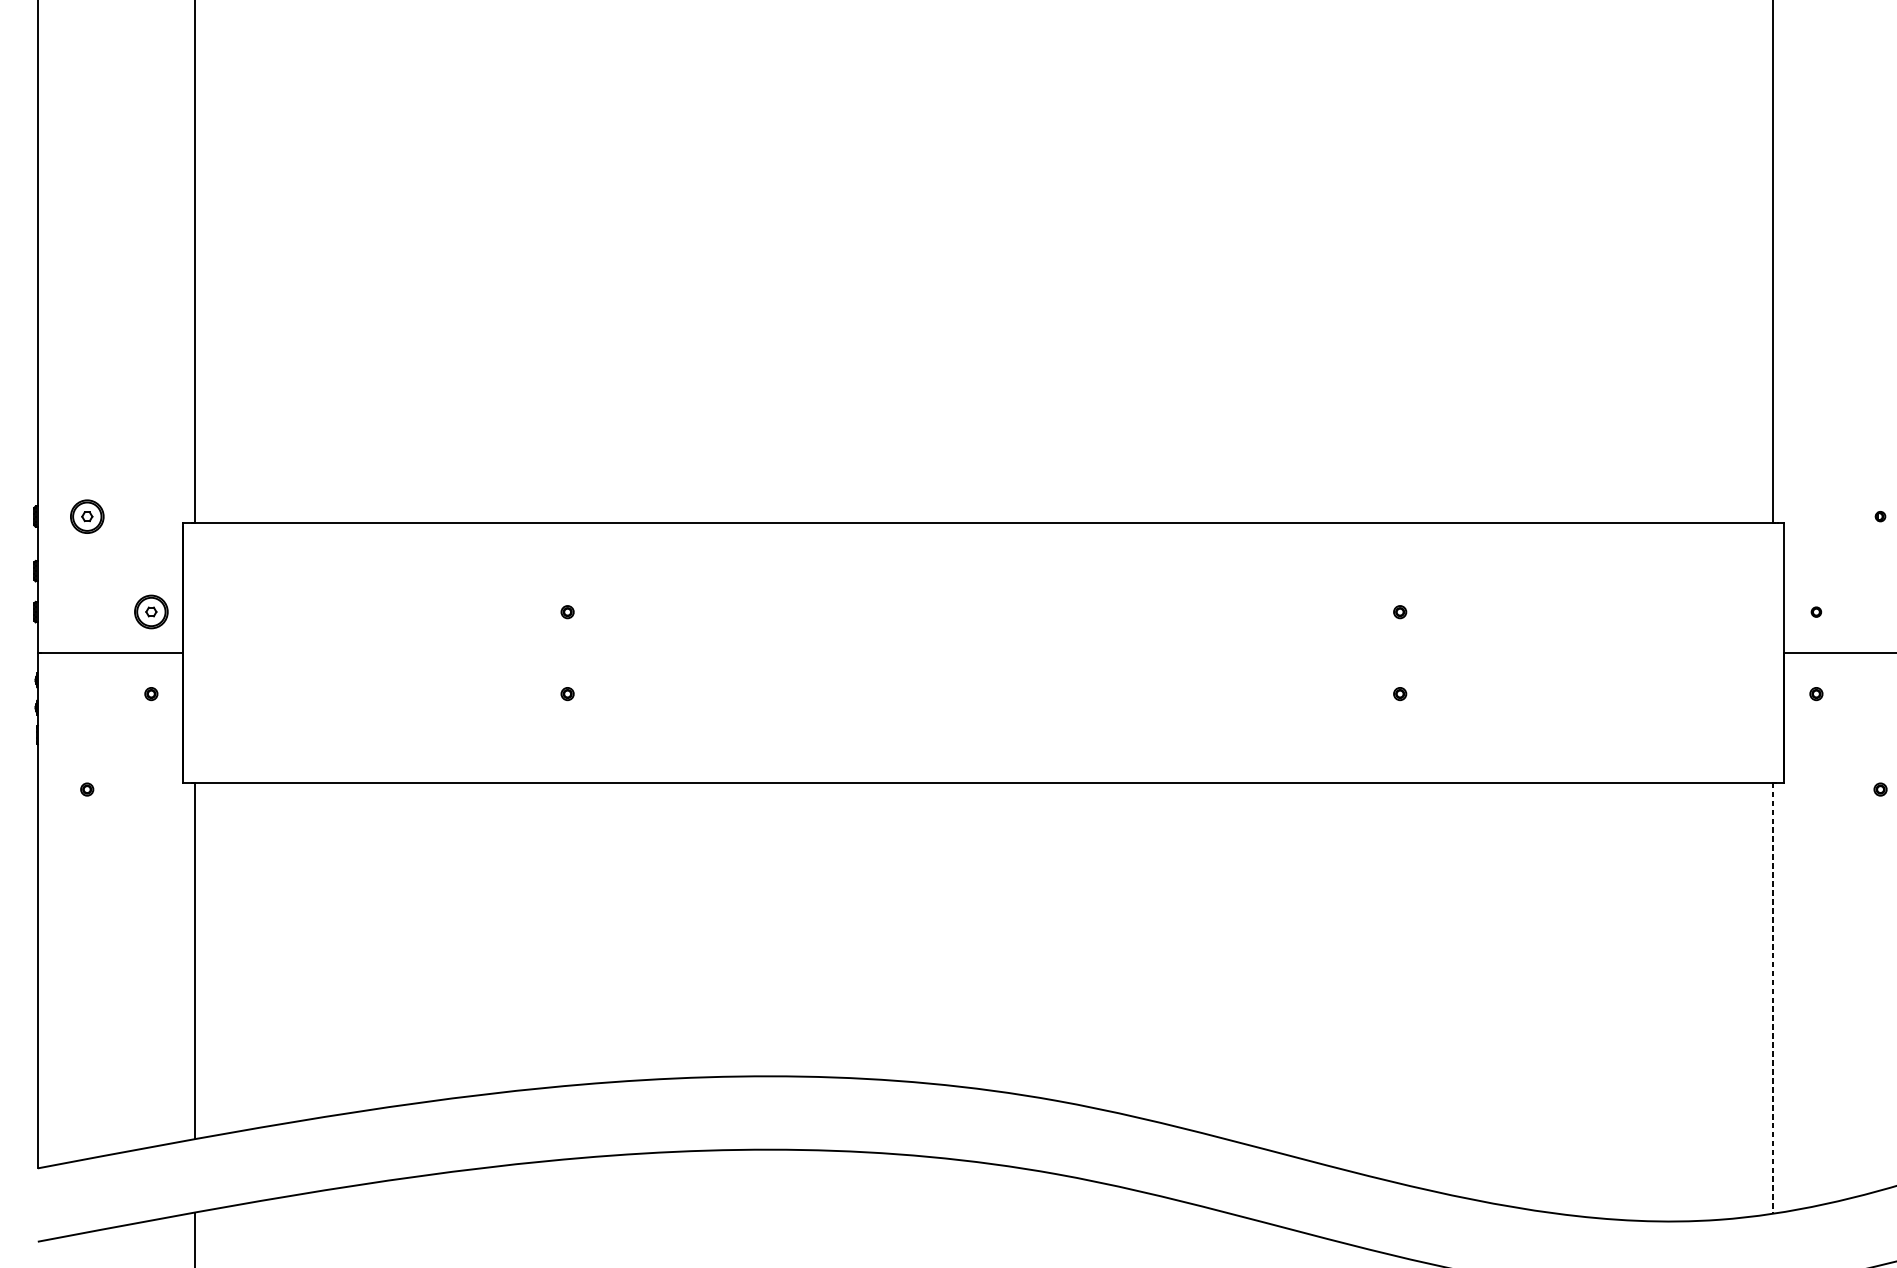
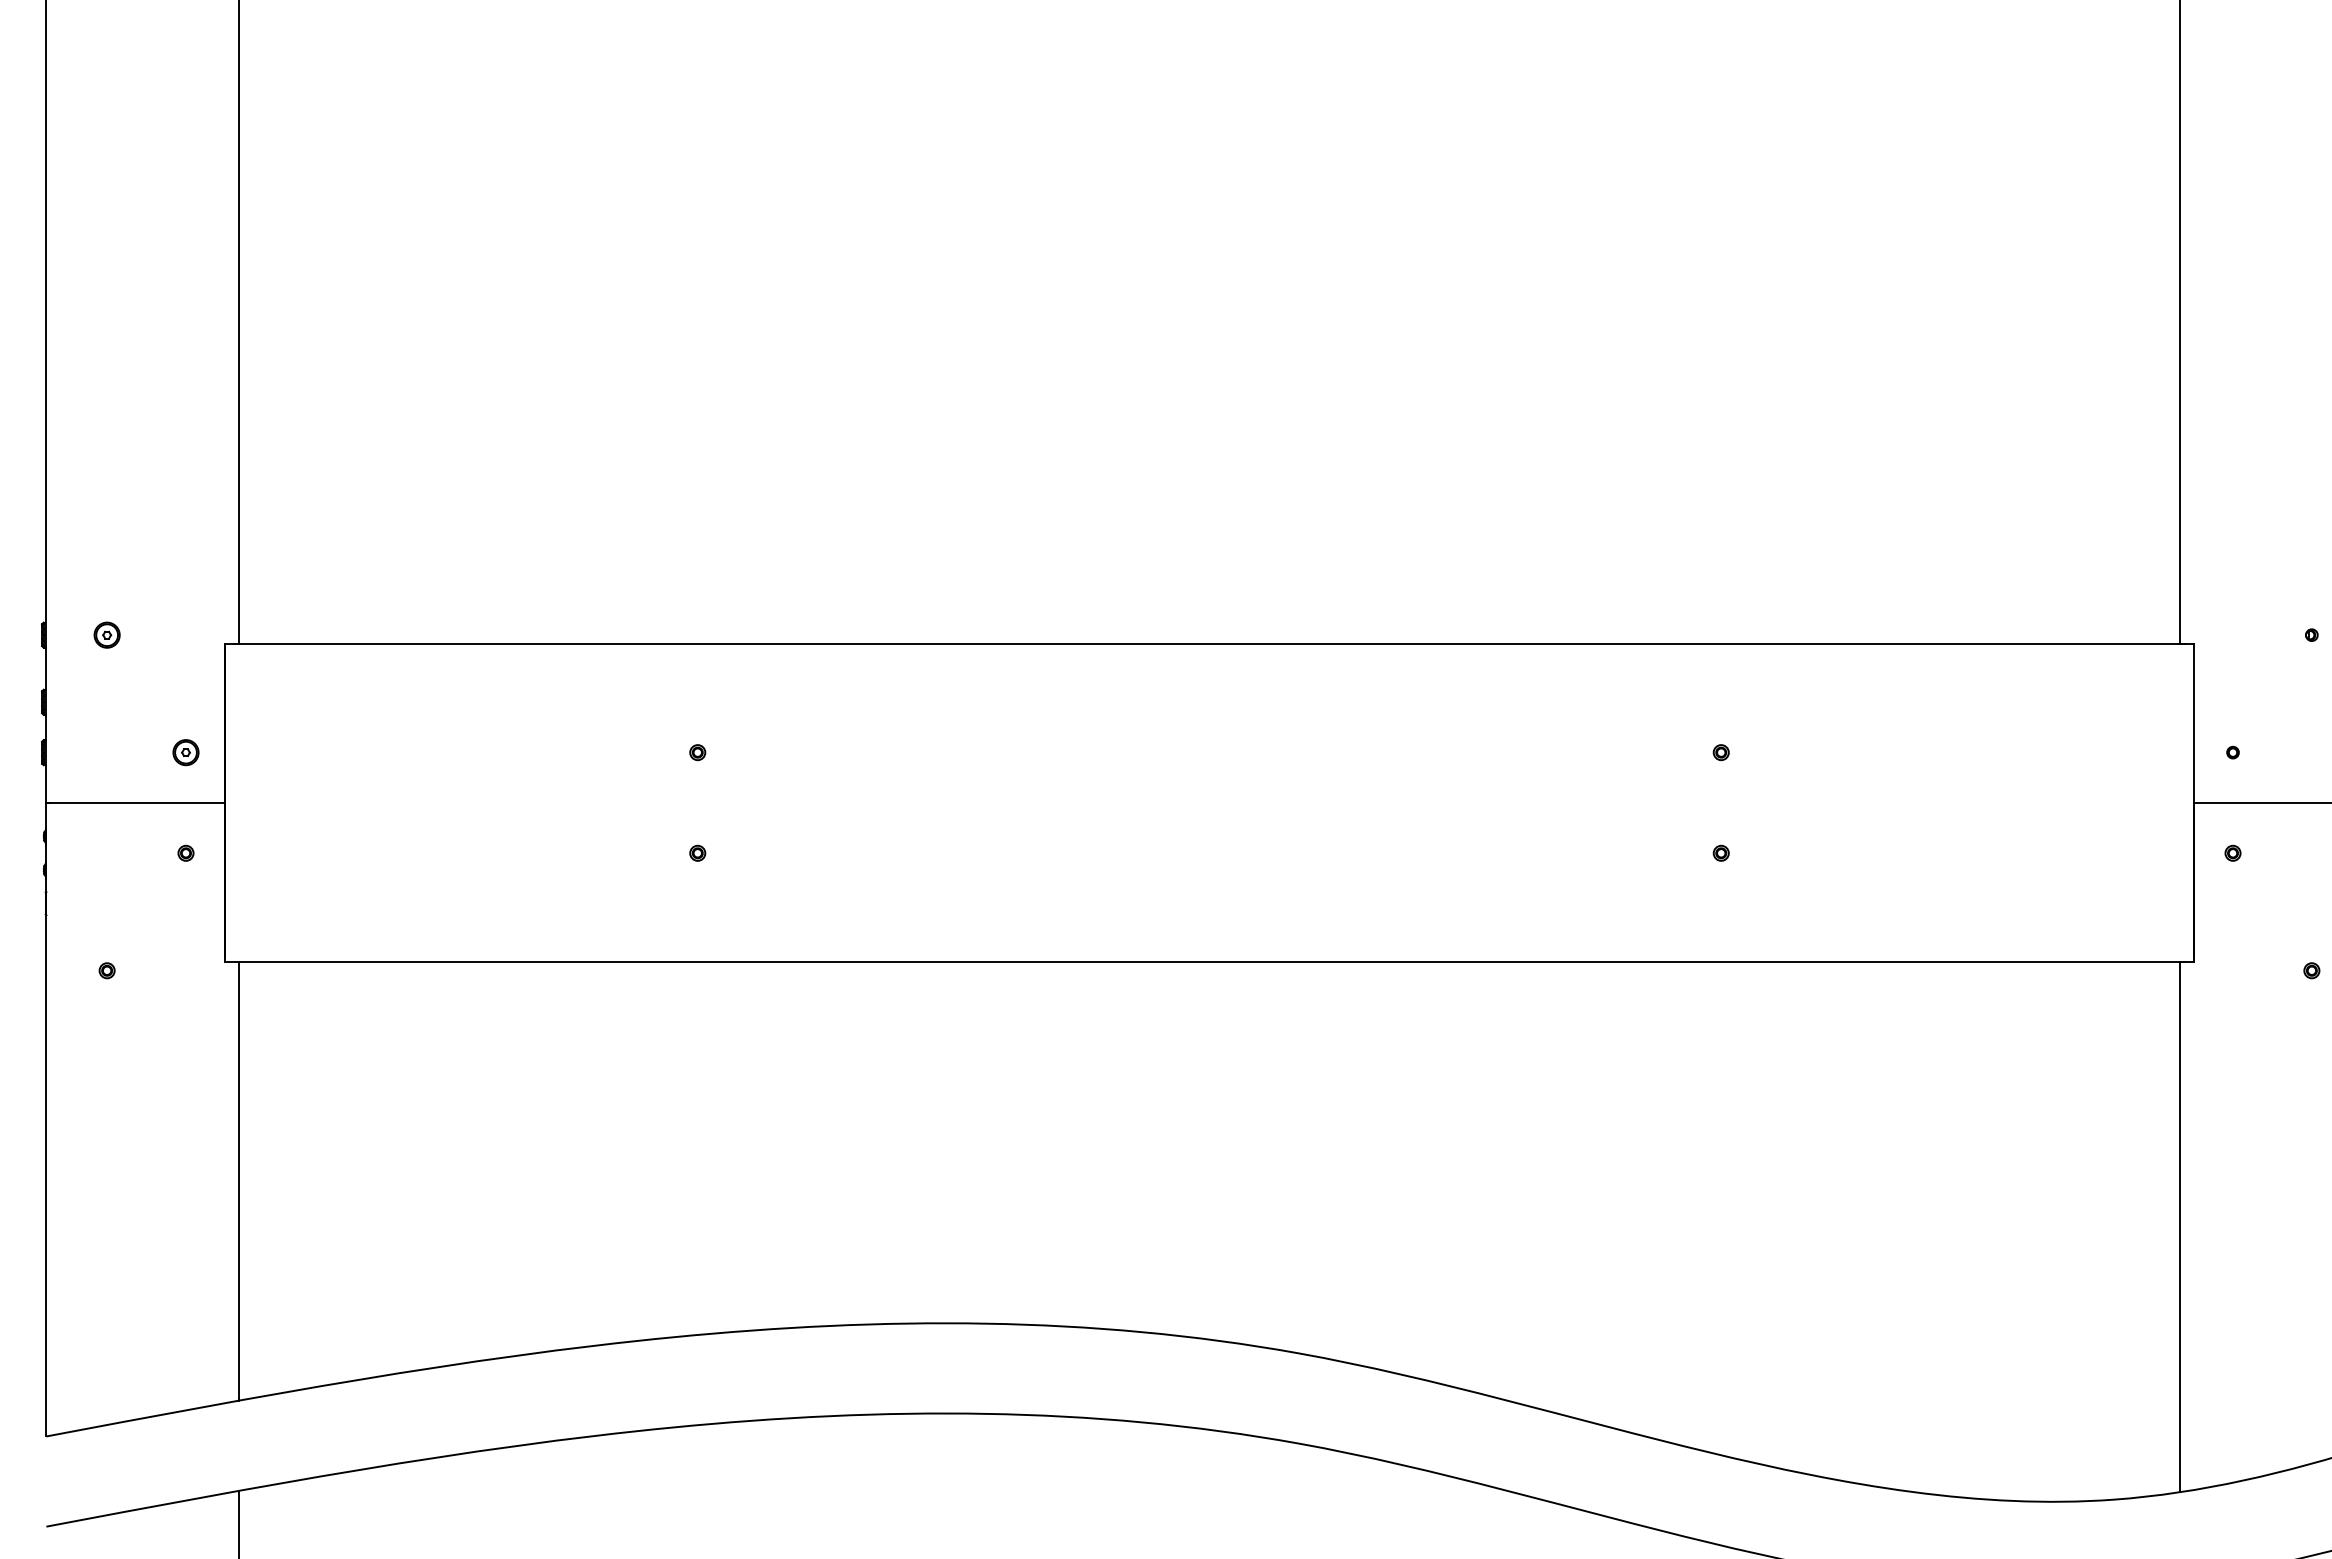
part: (86, 516) -> (106, 634), size x0.62
part: (150, 612) -> (185, 752), size x0.62
line: (1772, 998) -> (2179, 1227), dashed -> solid

